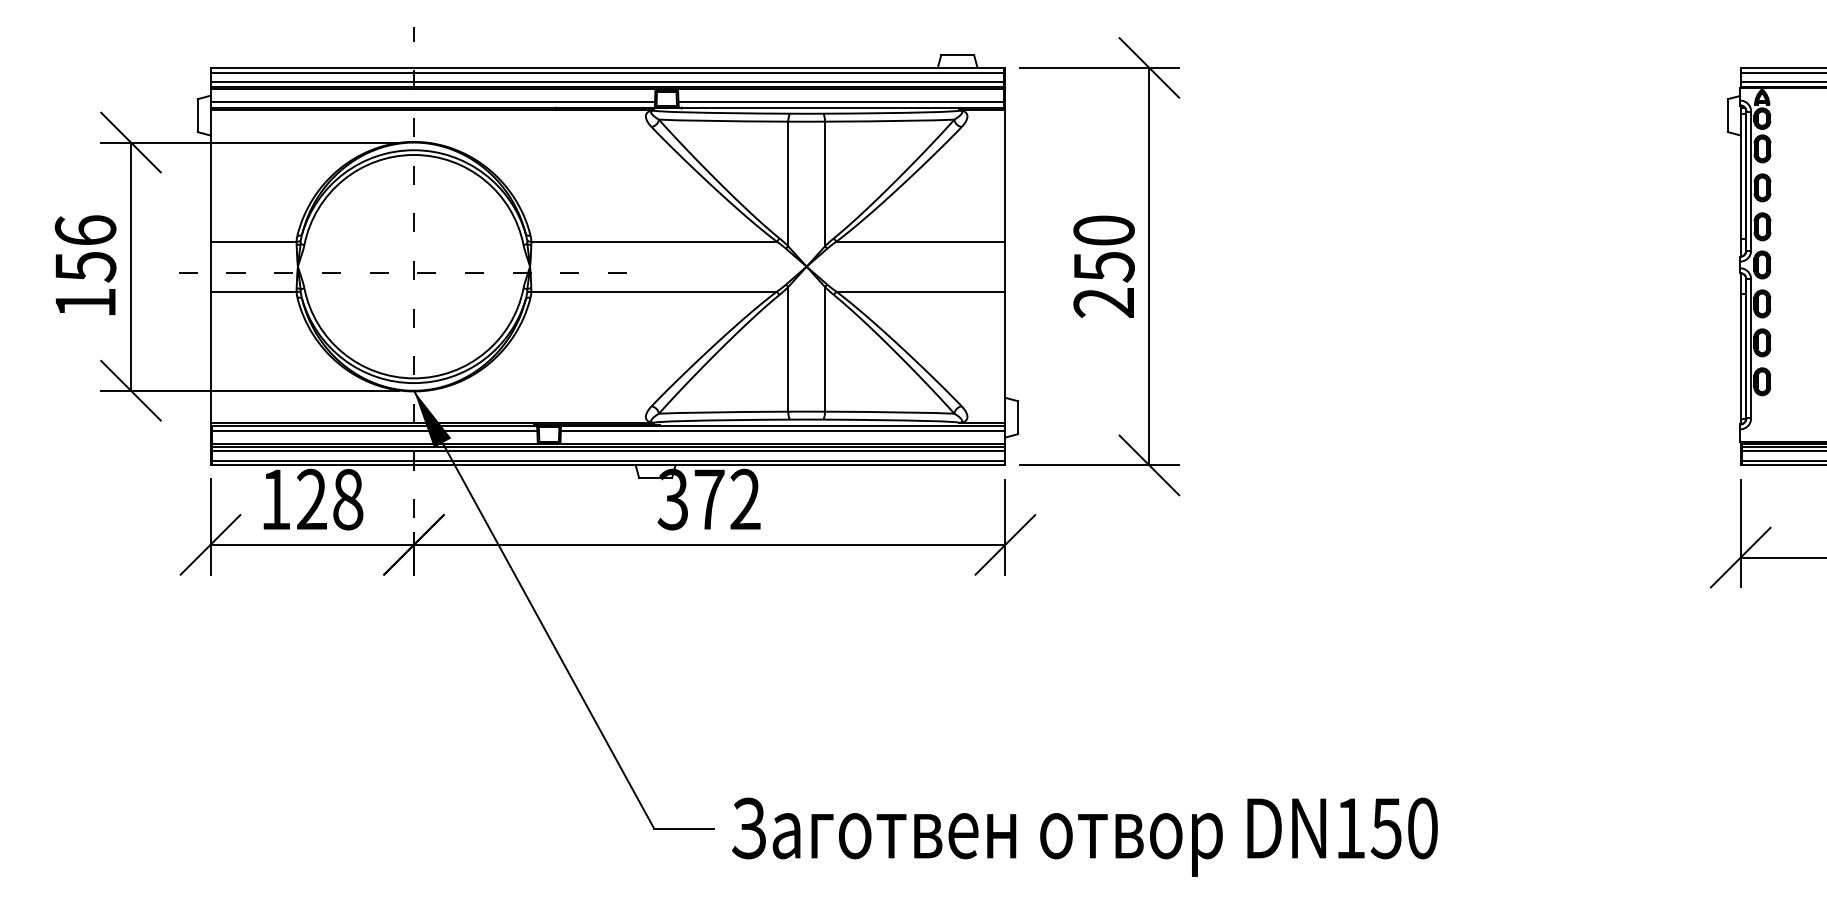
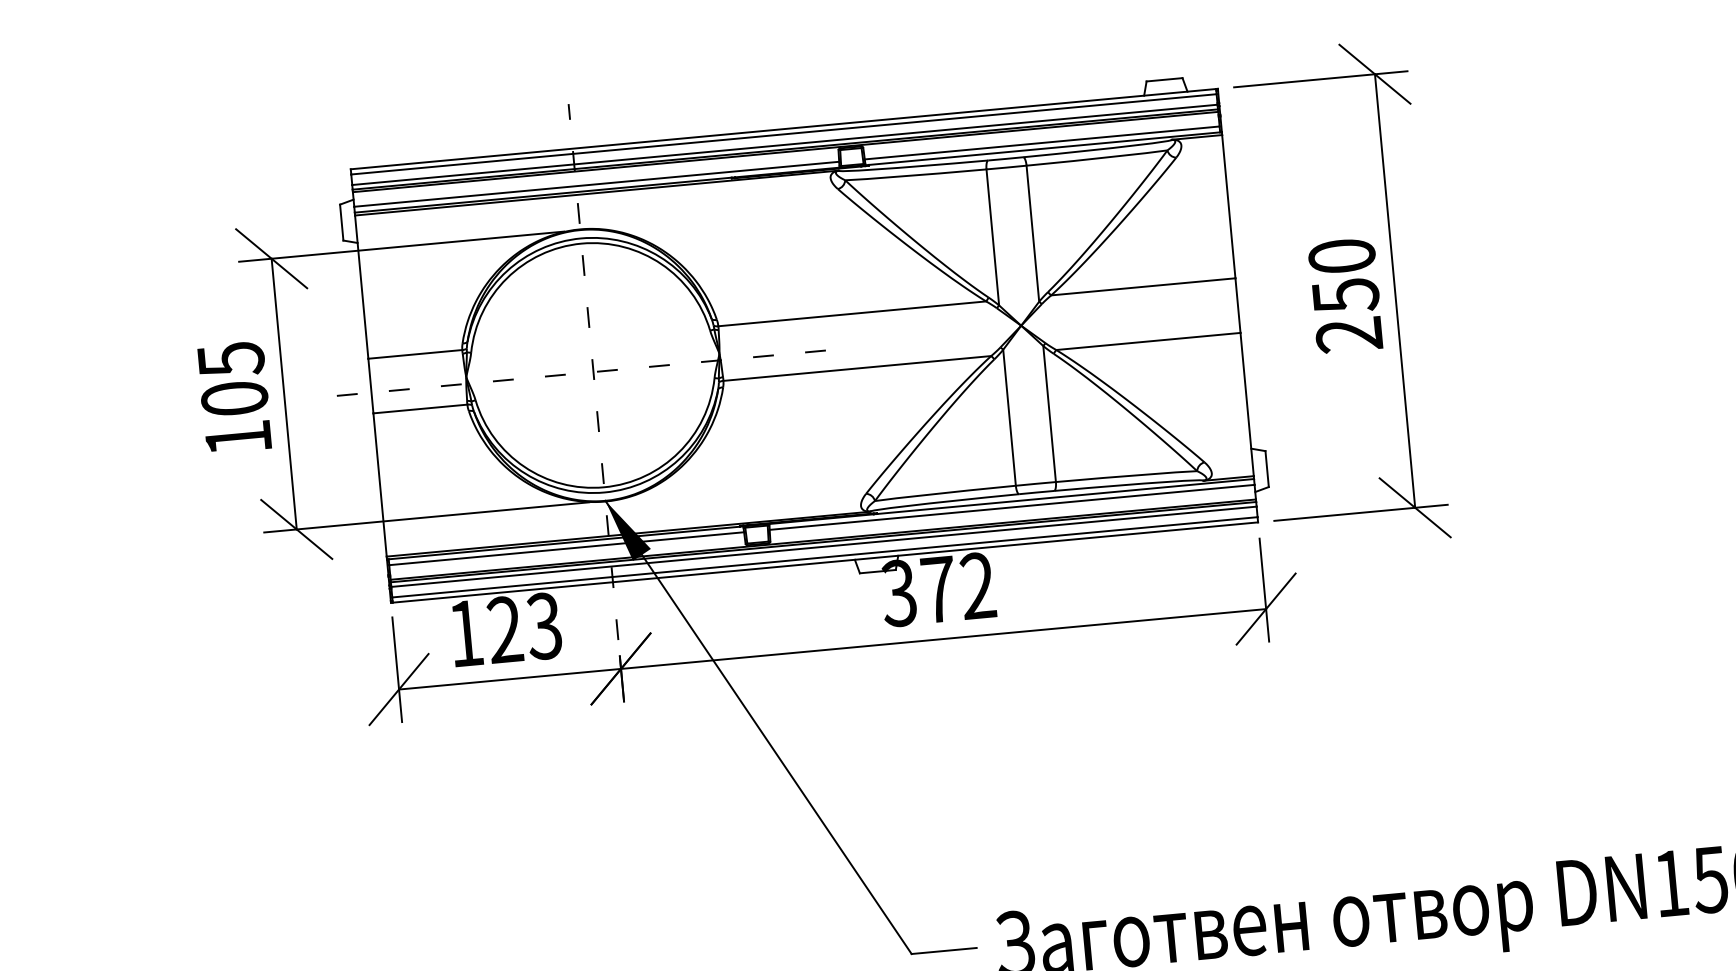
text: (85, 248) -> (232, 378), 156 -> 105
text: (347, 499) -> (543, 626), 128 -> 123

